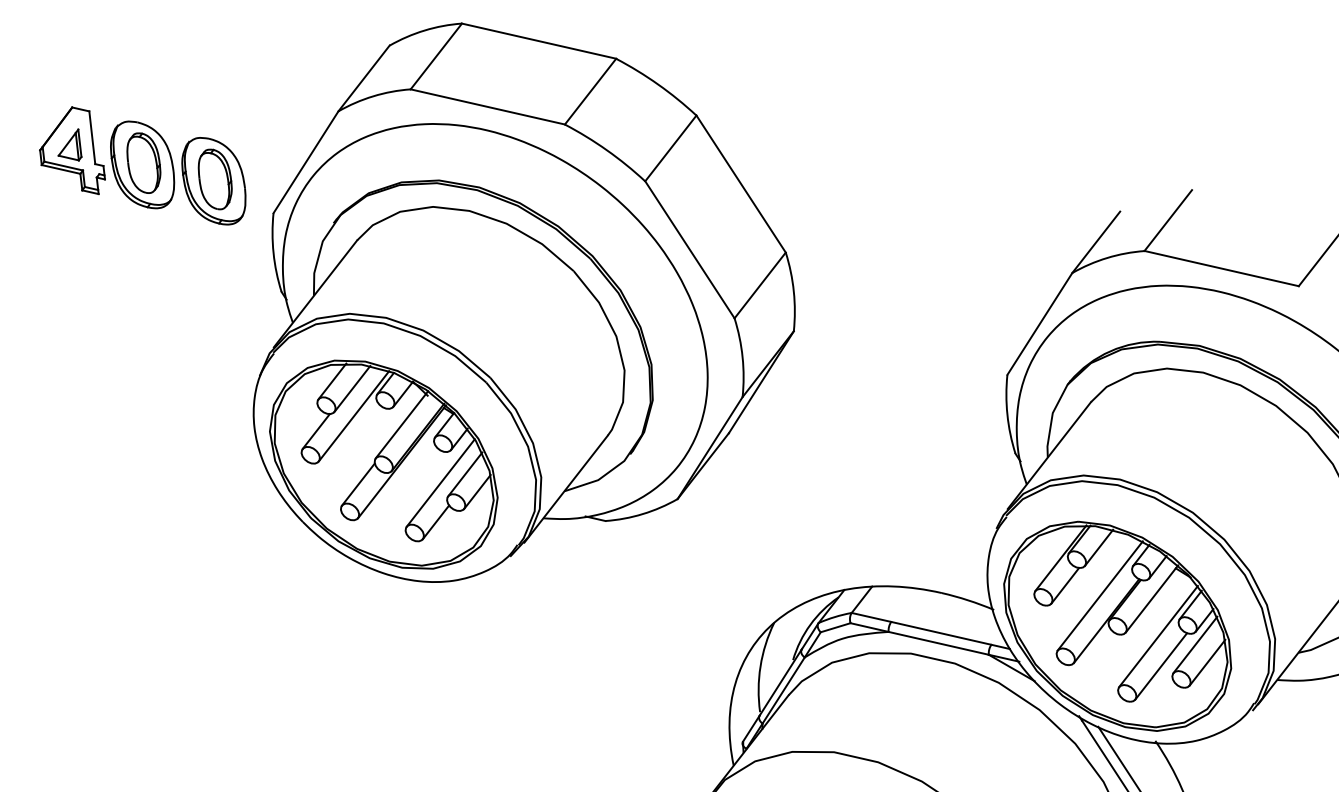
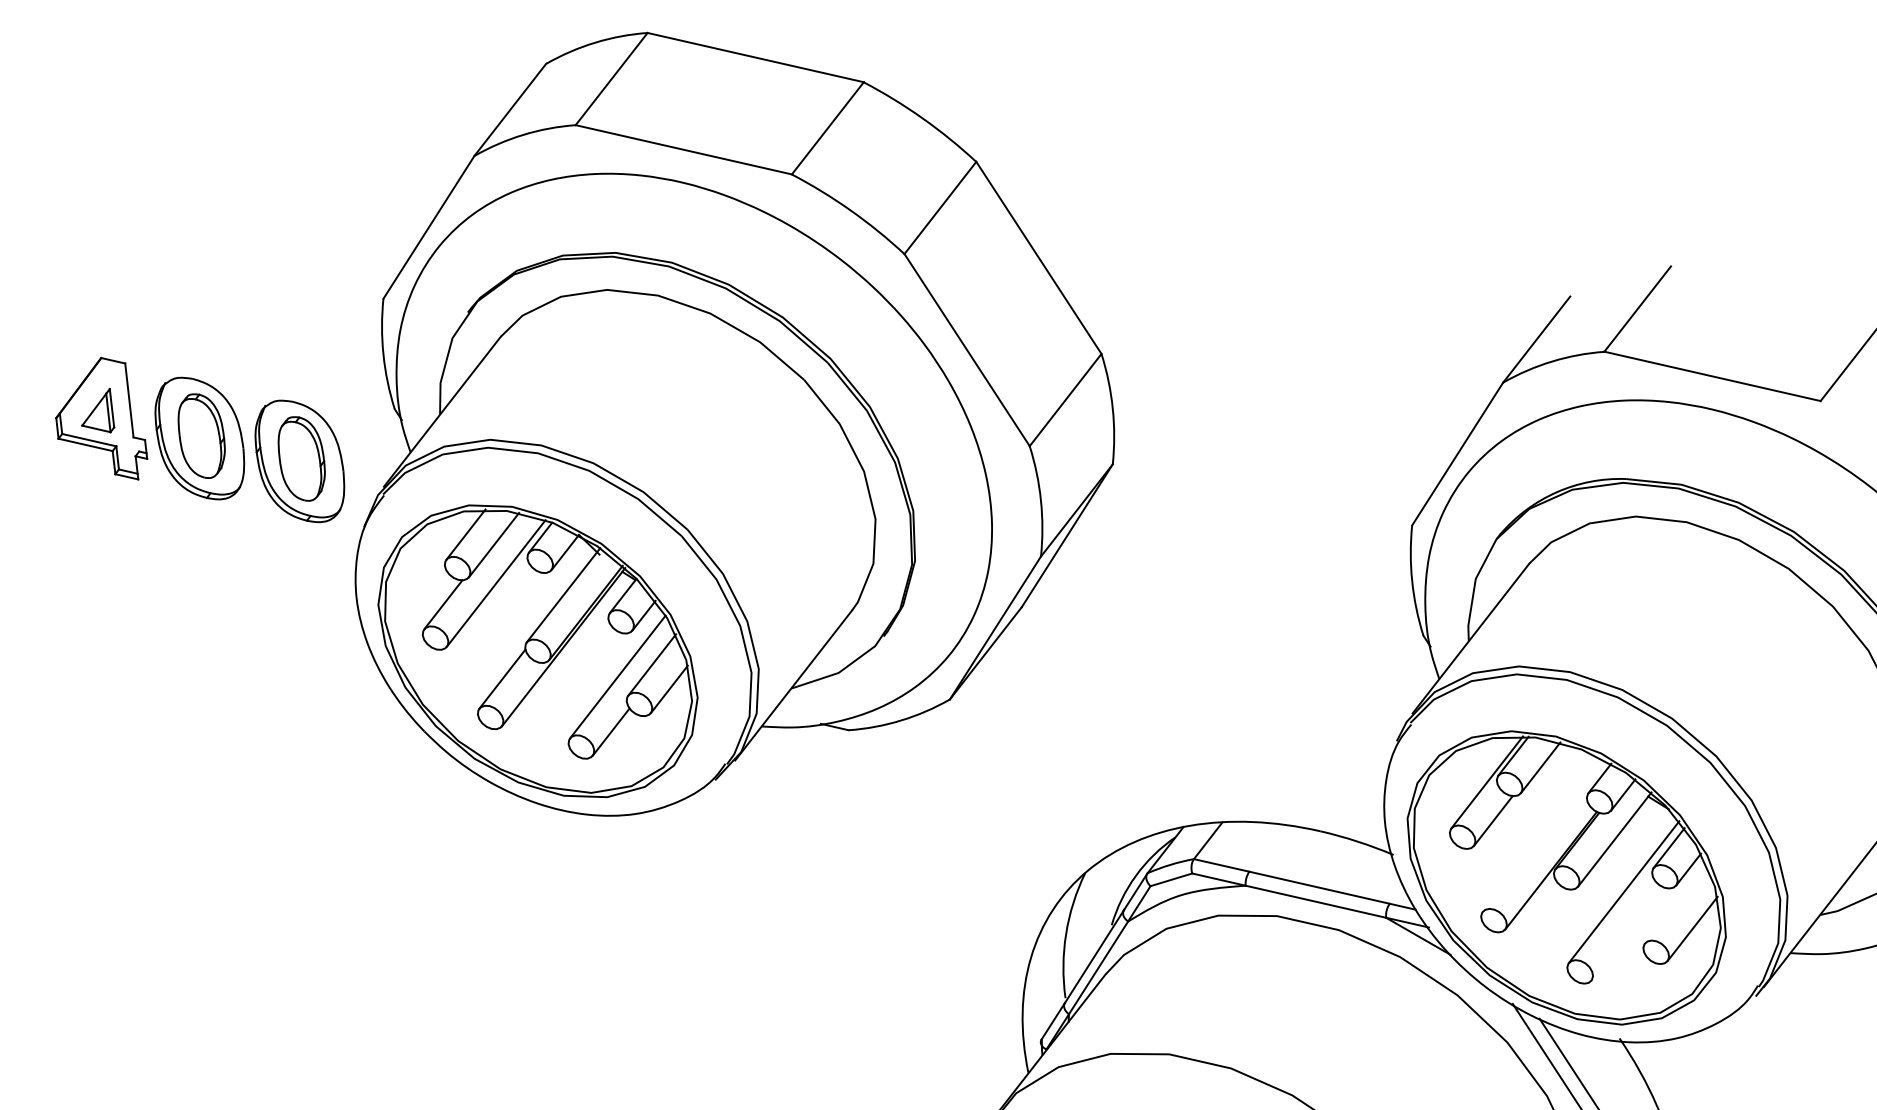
part: (142, 165) -> (199, 439), moved
line: (1099, 595) -> (1541, 834), removed
line: (1195, 644) -> (1675, 903), removed
line: (1161, 666) -> (1628, 934), removed

